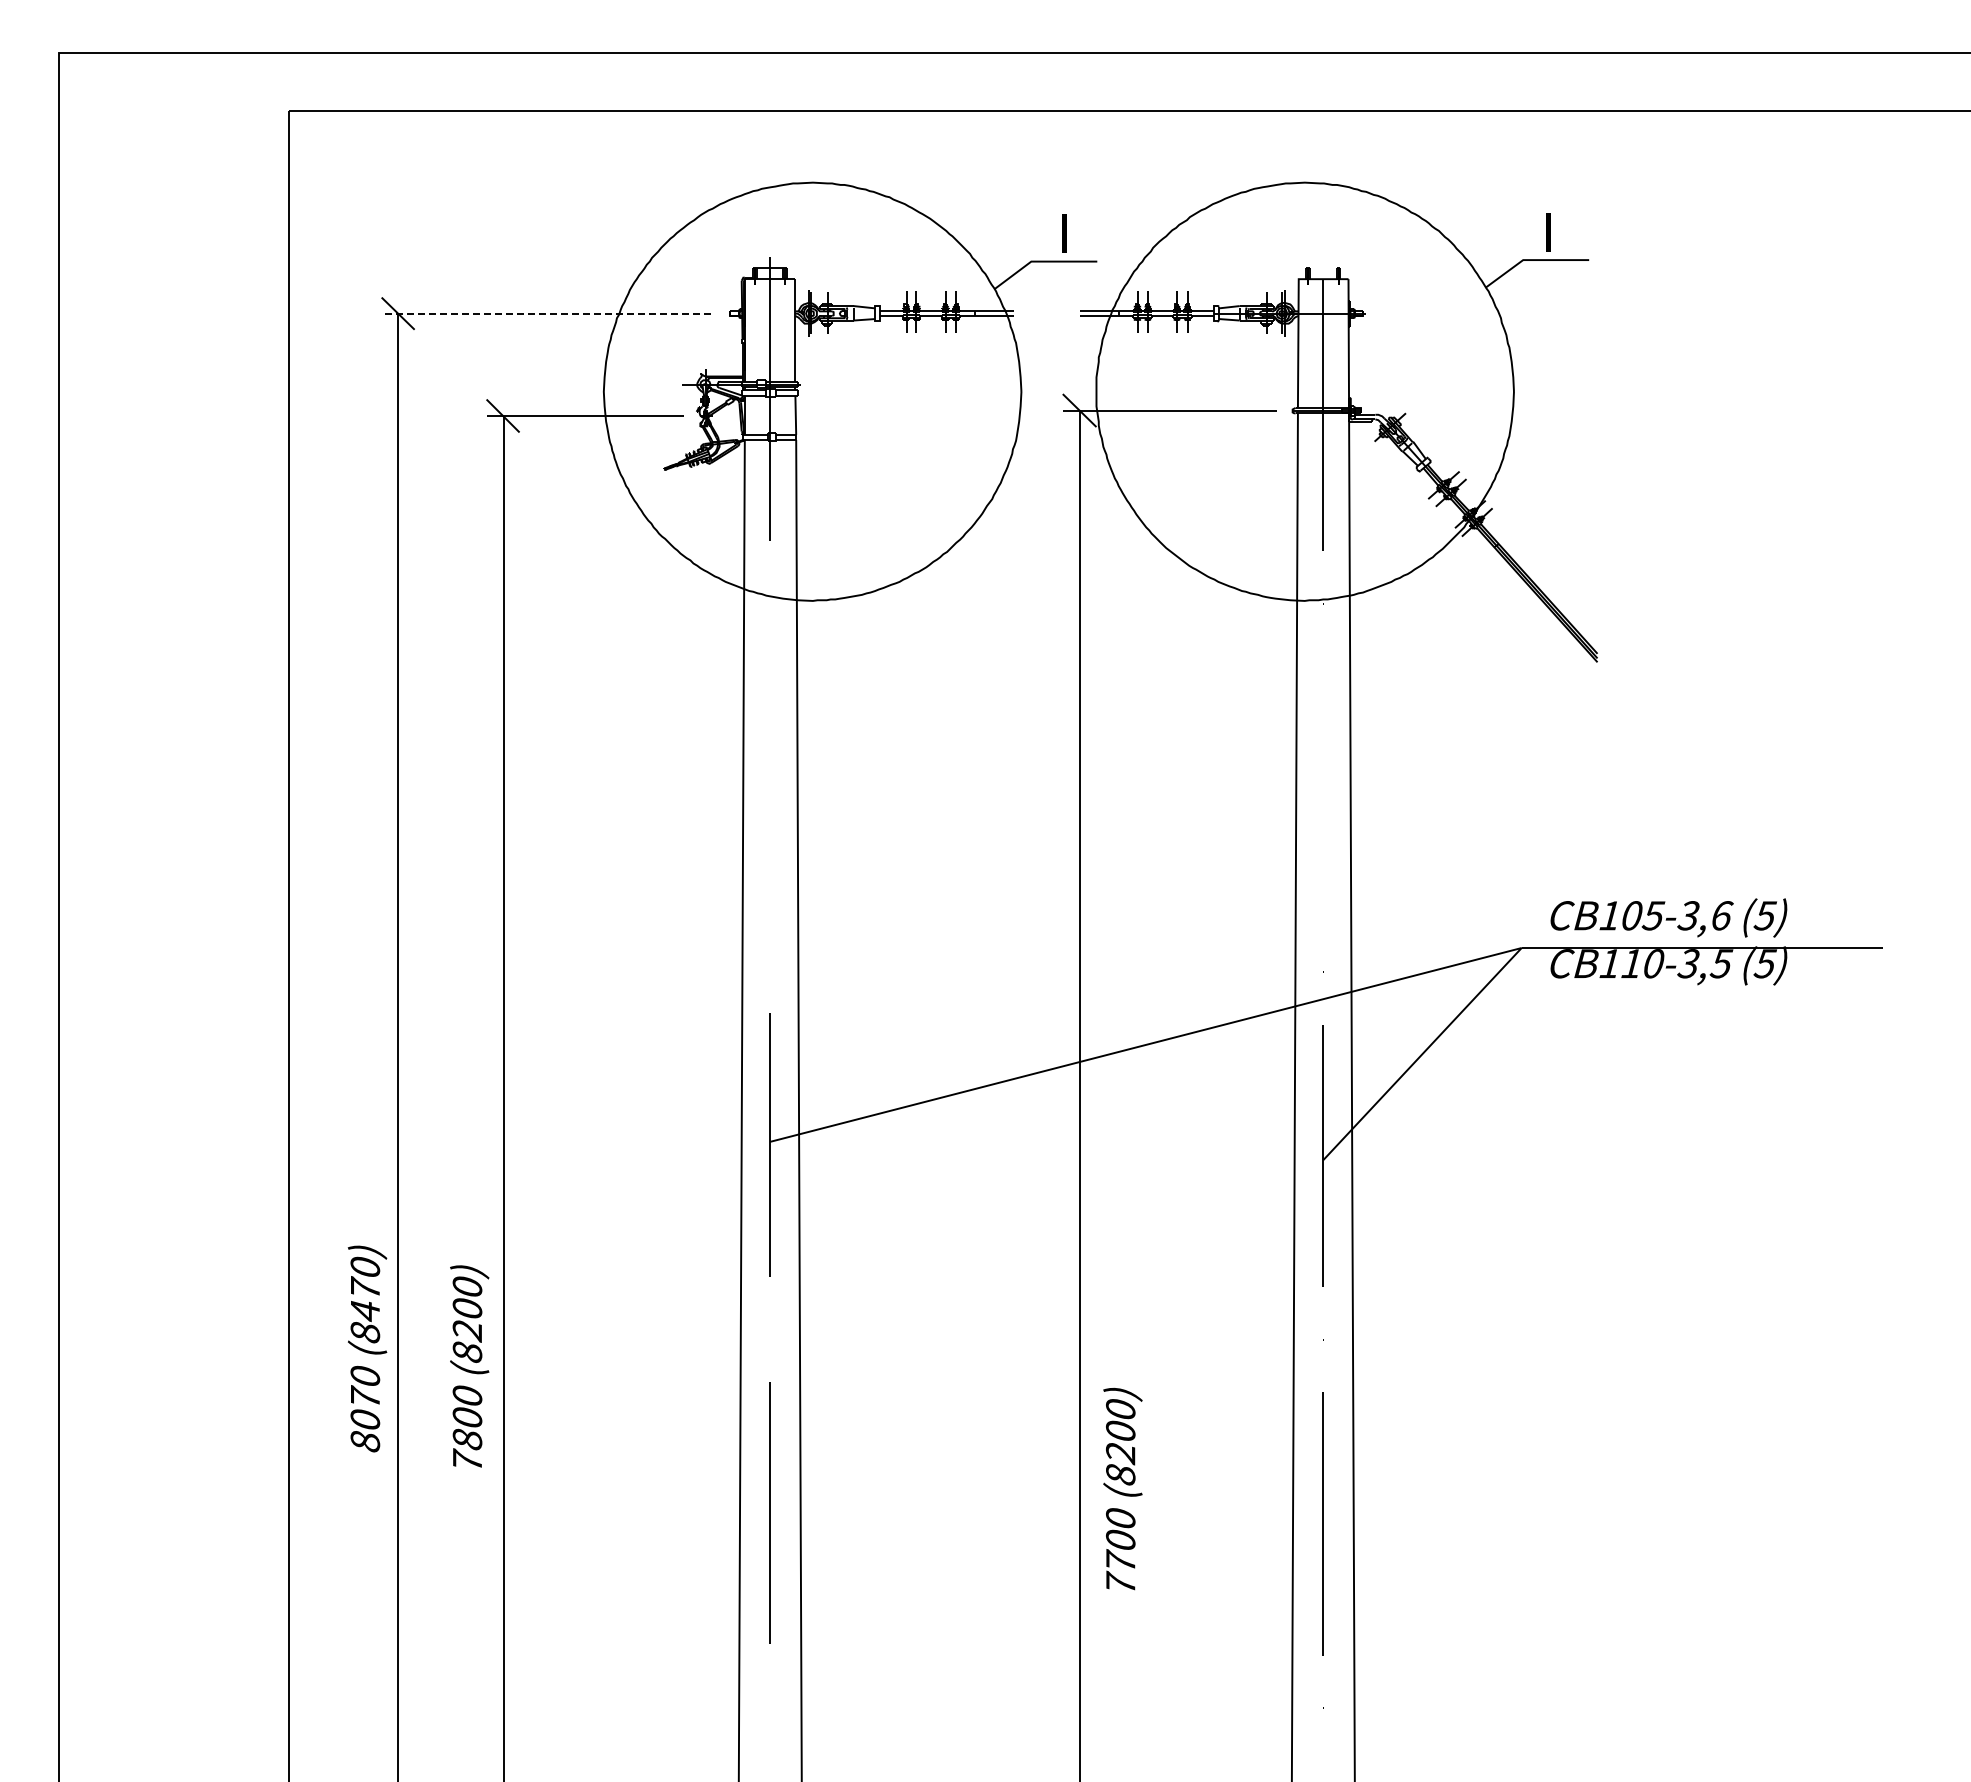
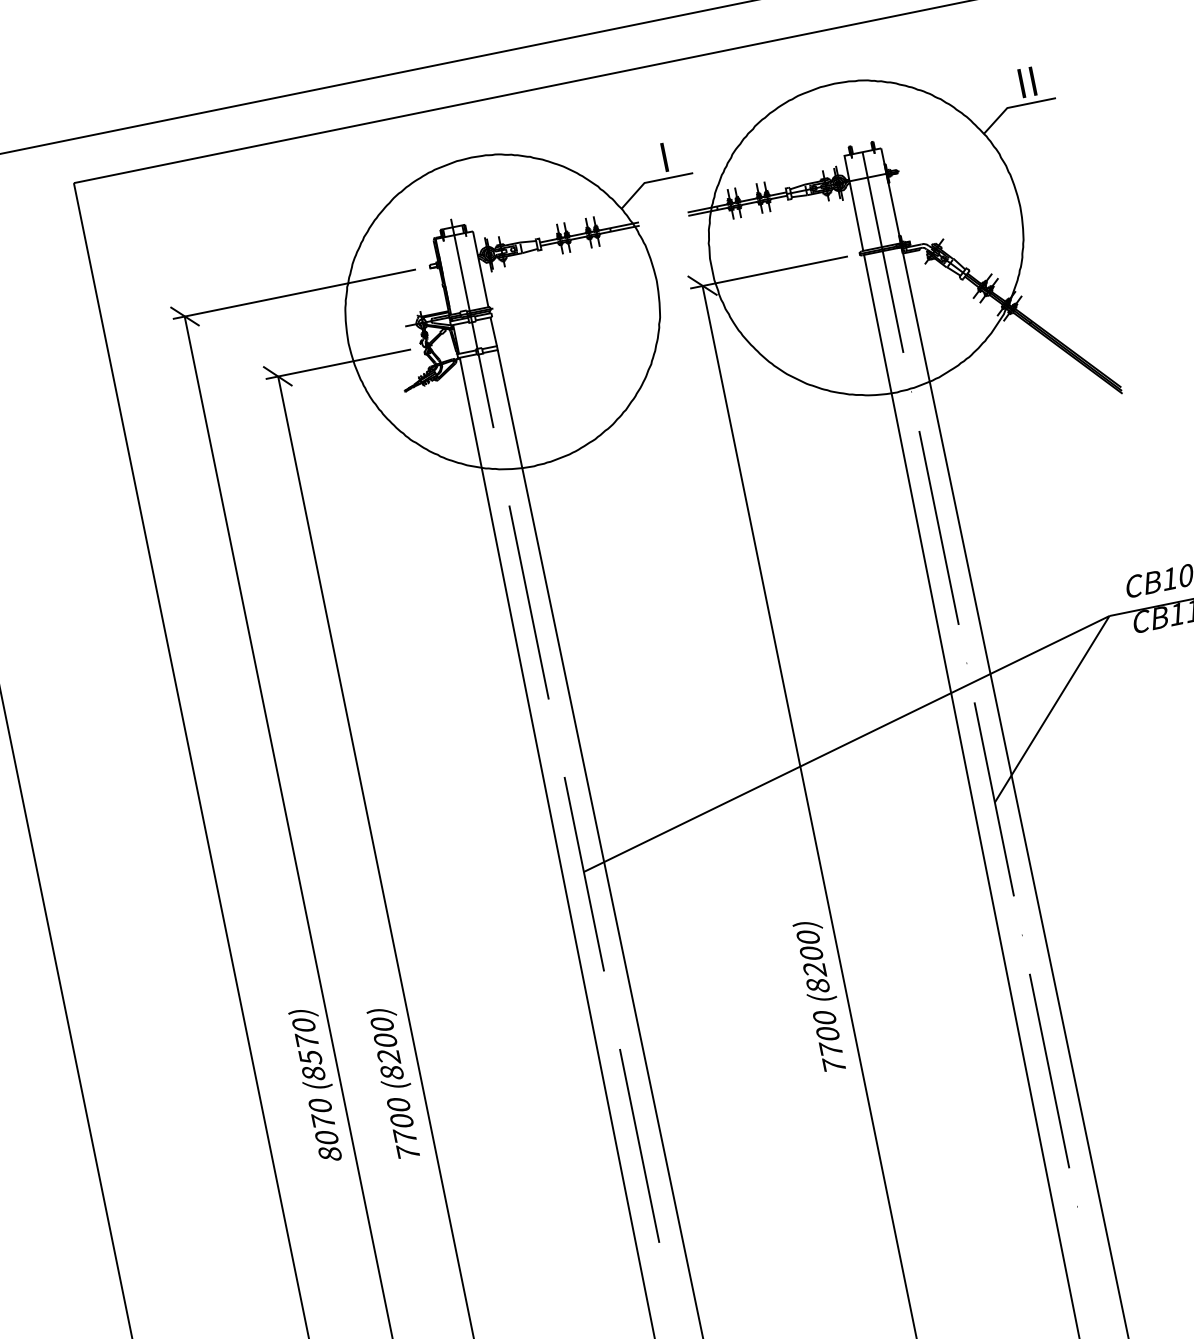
line: (1563, 232) -> (1032, 81), added
line: (546, 313) -> (294, 294), dashed -> solid
line: (769, 776) -> (528, 602), added
line: (1322, 788) -> (938, 528), added
text: (365, 1310) -> (310, 1057), (8470) -> (8570)
text: (467, 1438) -> (405, 1136), 7800 -> 7700
text: (1122, 1488) -> (821, 995), moved

